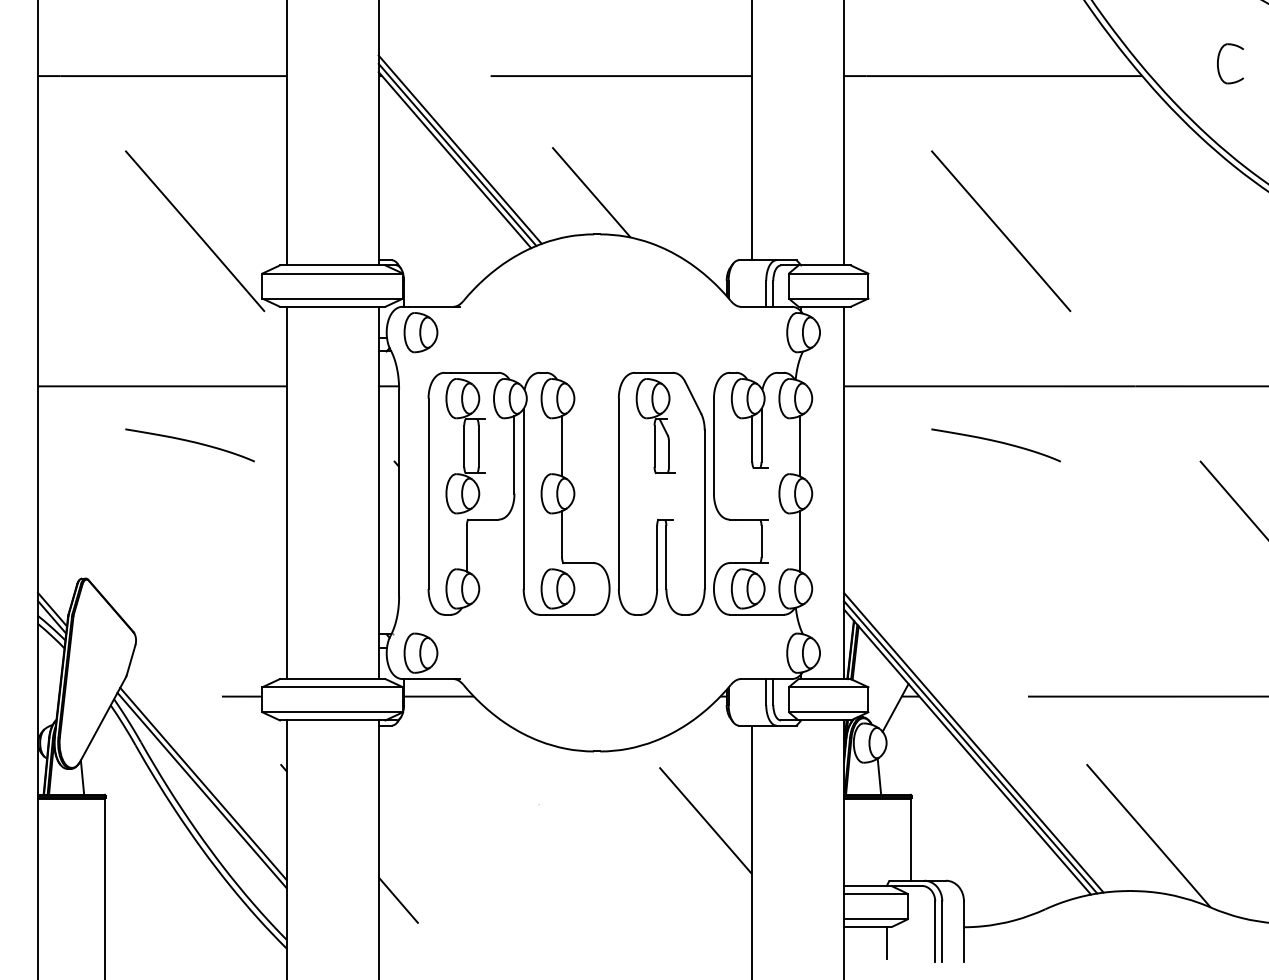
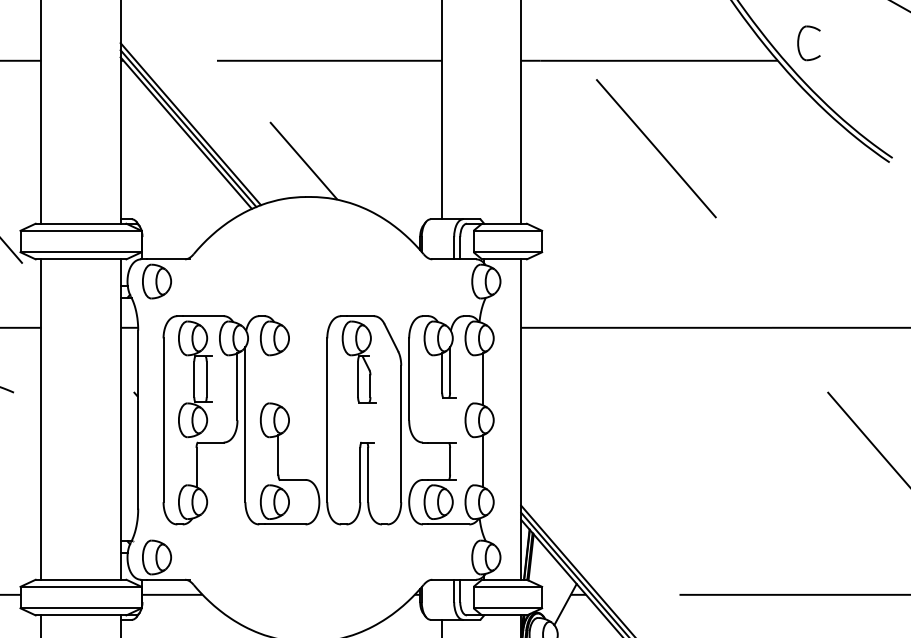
part: (1218, 63) -> (798, 43), moved
line: (1001, 231) -> (656, 148), moved
curve: (995, 442) -> (651, 376), removed
line: (562, 446) -> (278, 379), removed

